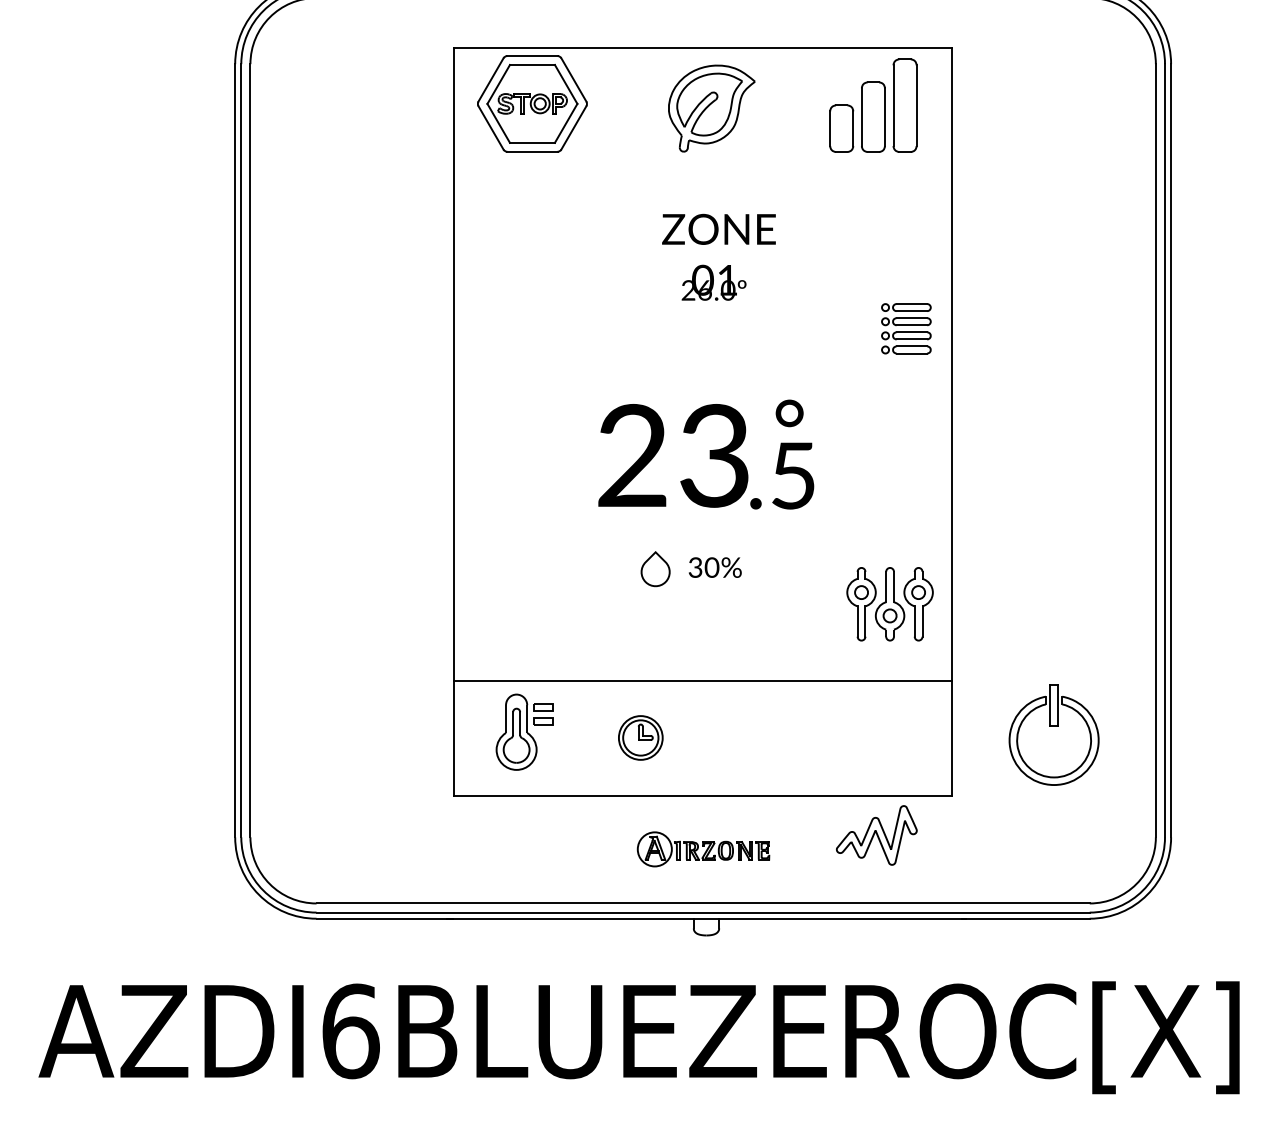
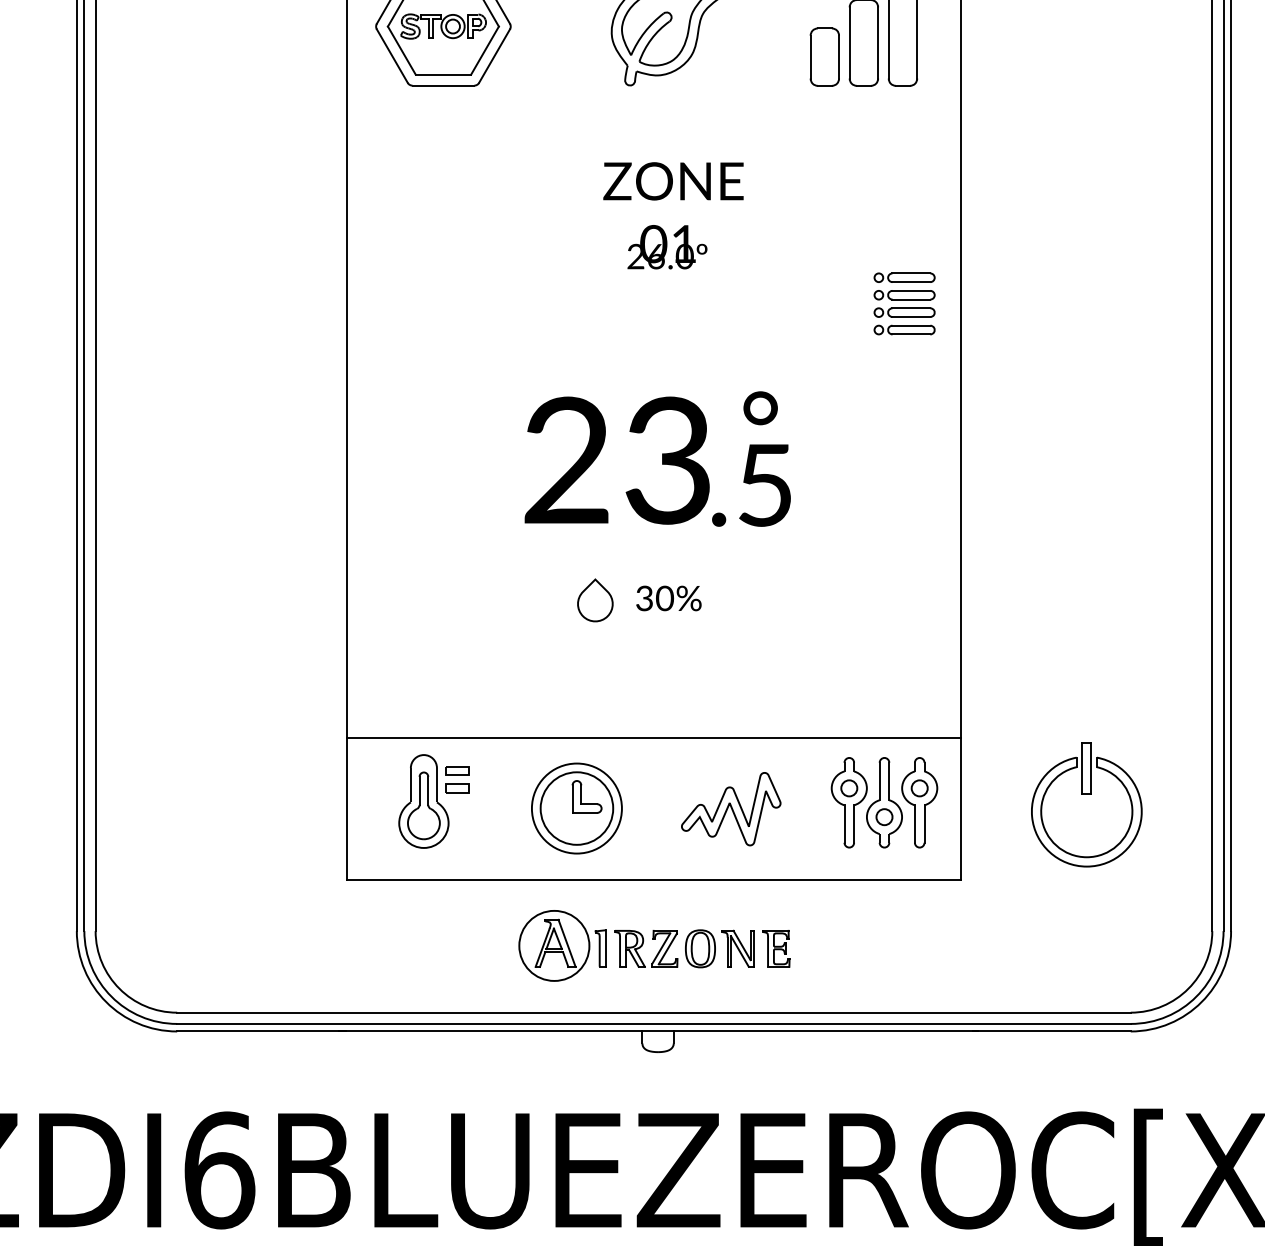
part: (889, 604) -> (883, 803), moved
part: (640, 737) -> (576, 807), size x1.67
part: (876, 835) -> (730, 809), moved
part: (703, 849) -> (654, 946), size x1.67

